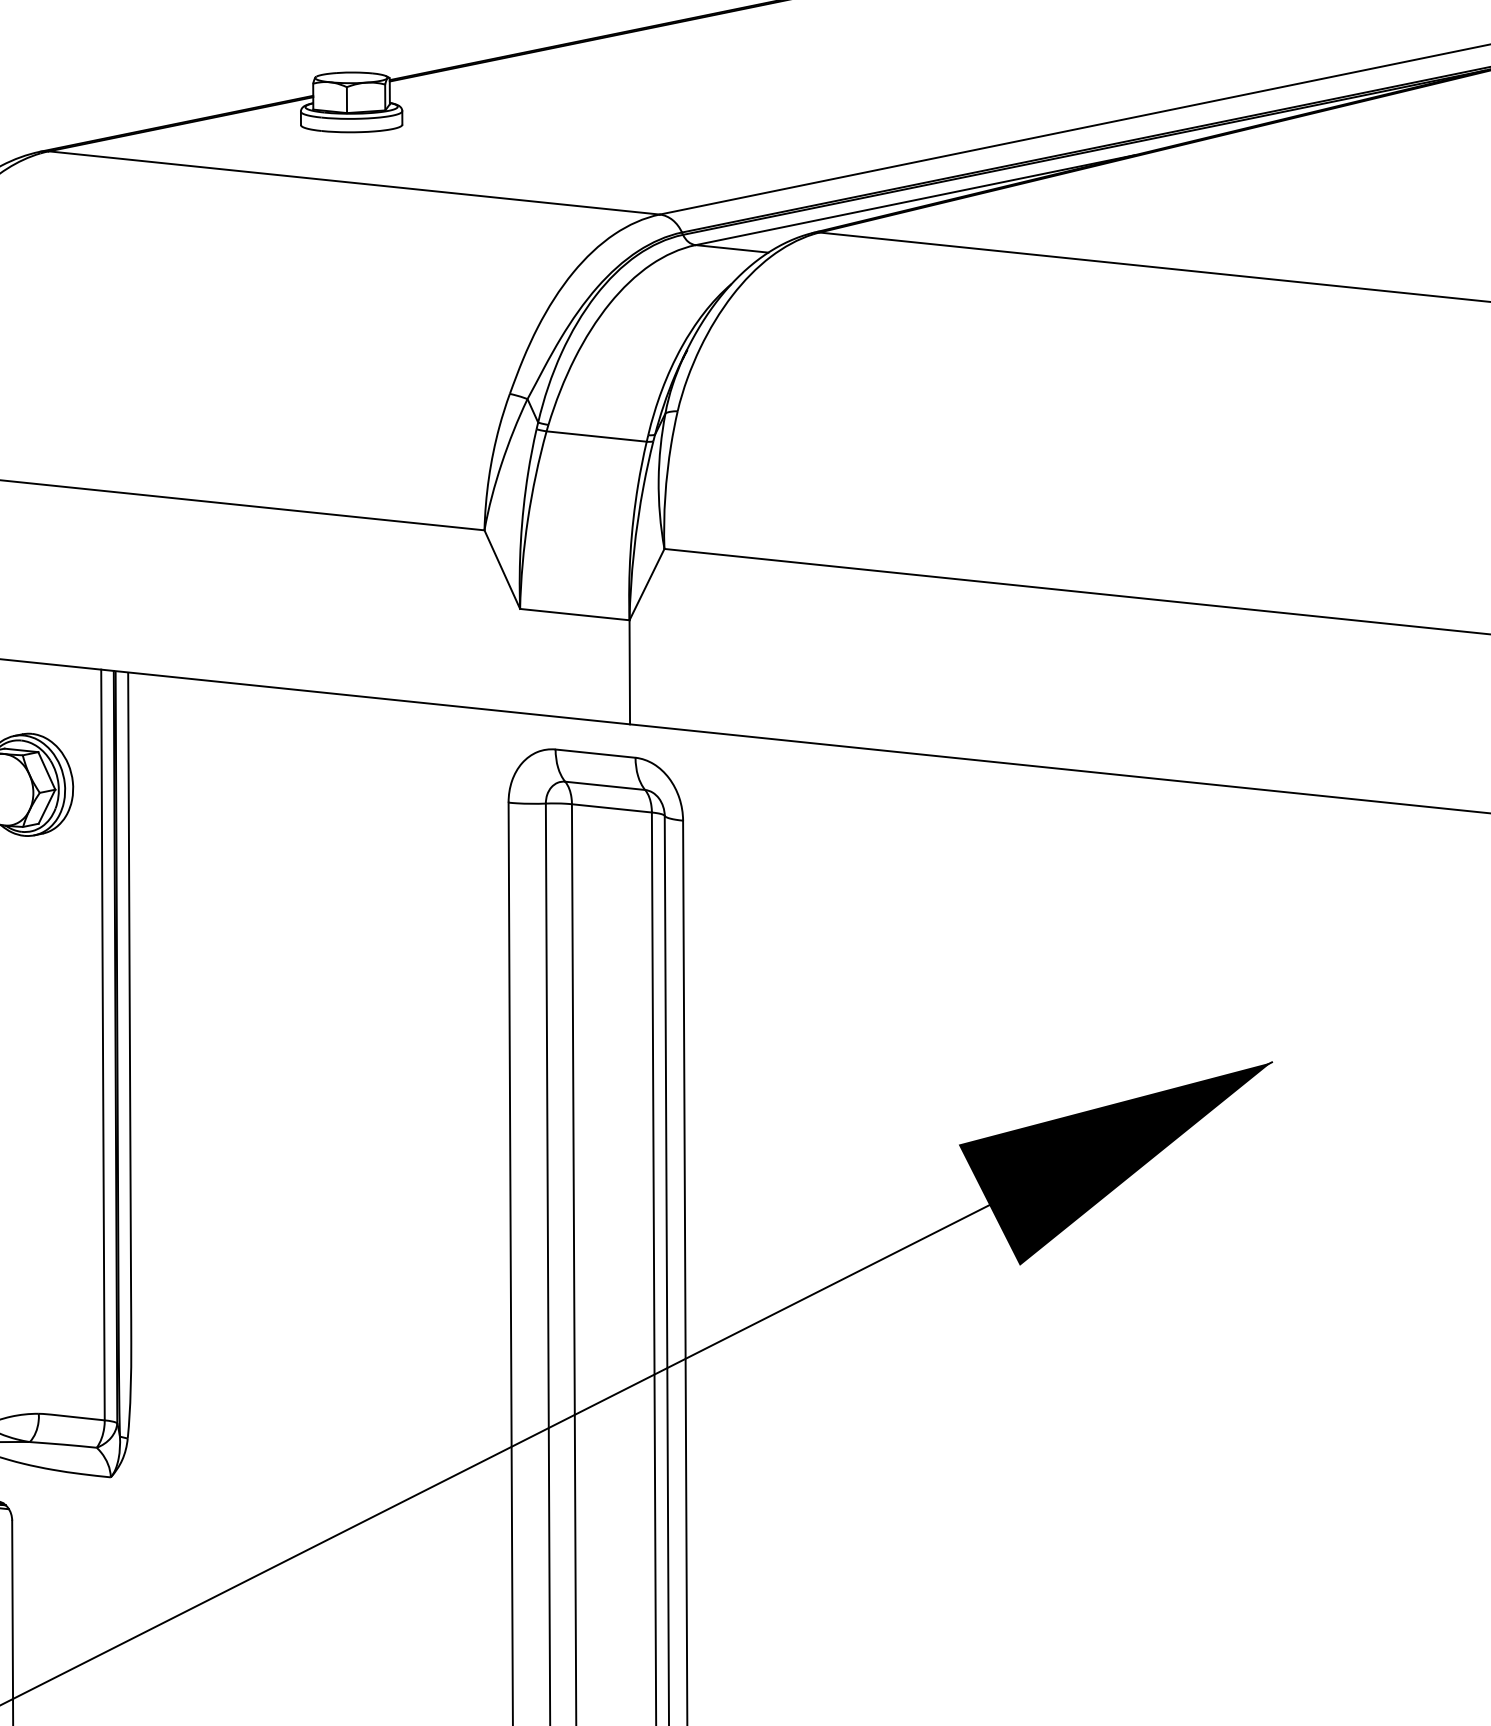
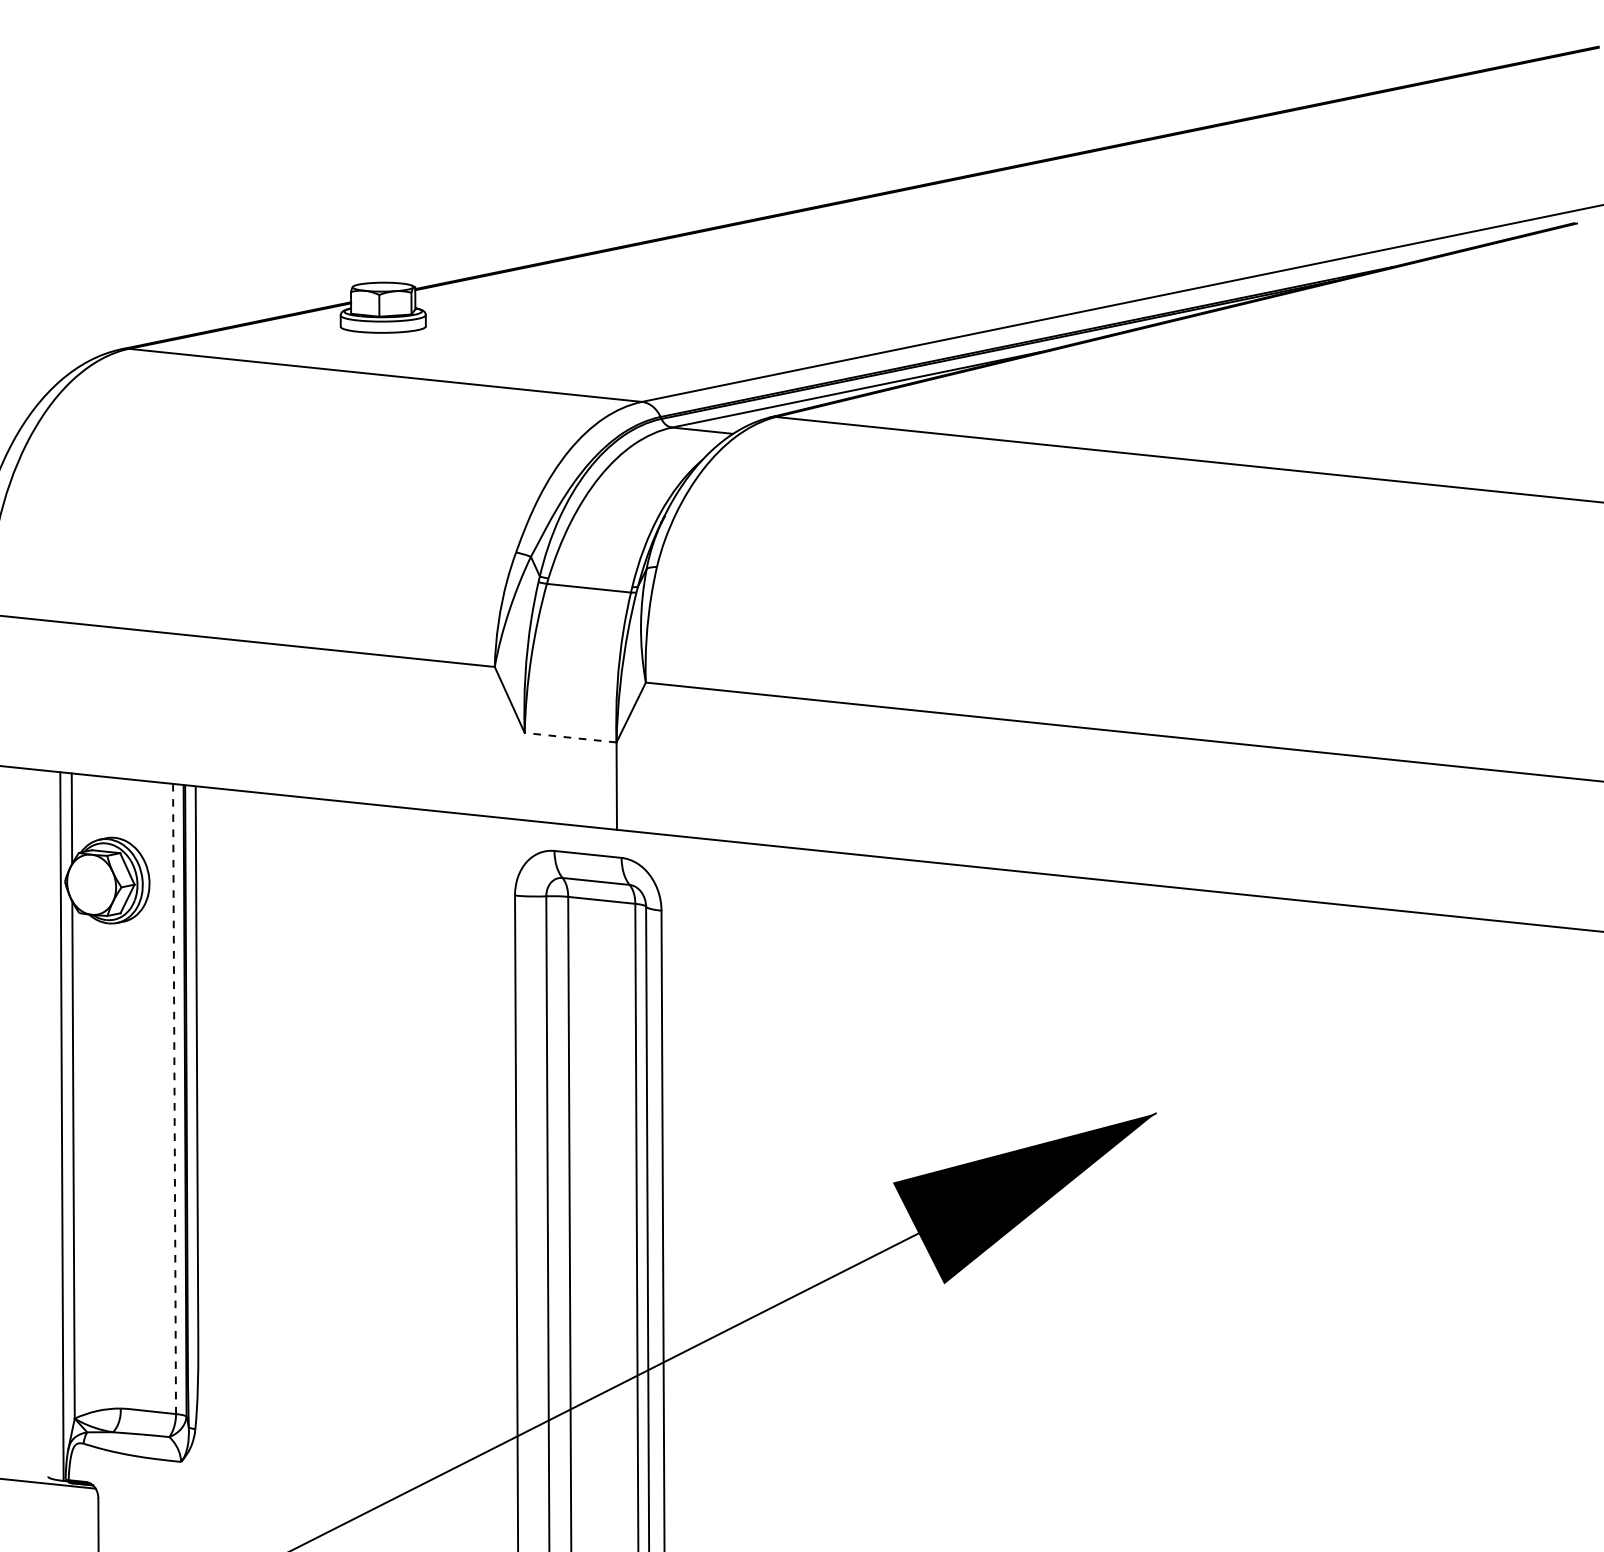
line: (574, 614) -> (570, 737), solid -> dashed
line: (102, 1045) -> (174, 1099), solid -> dashed

